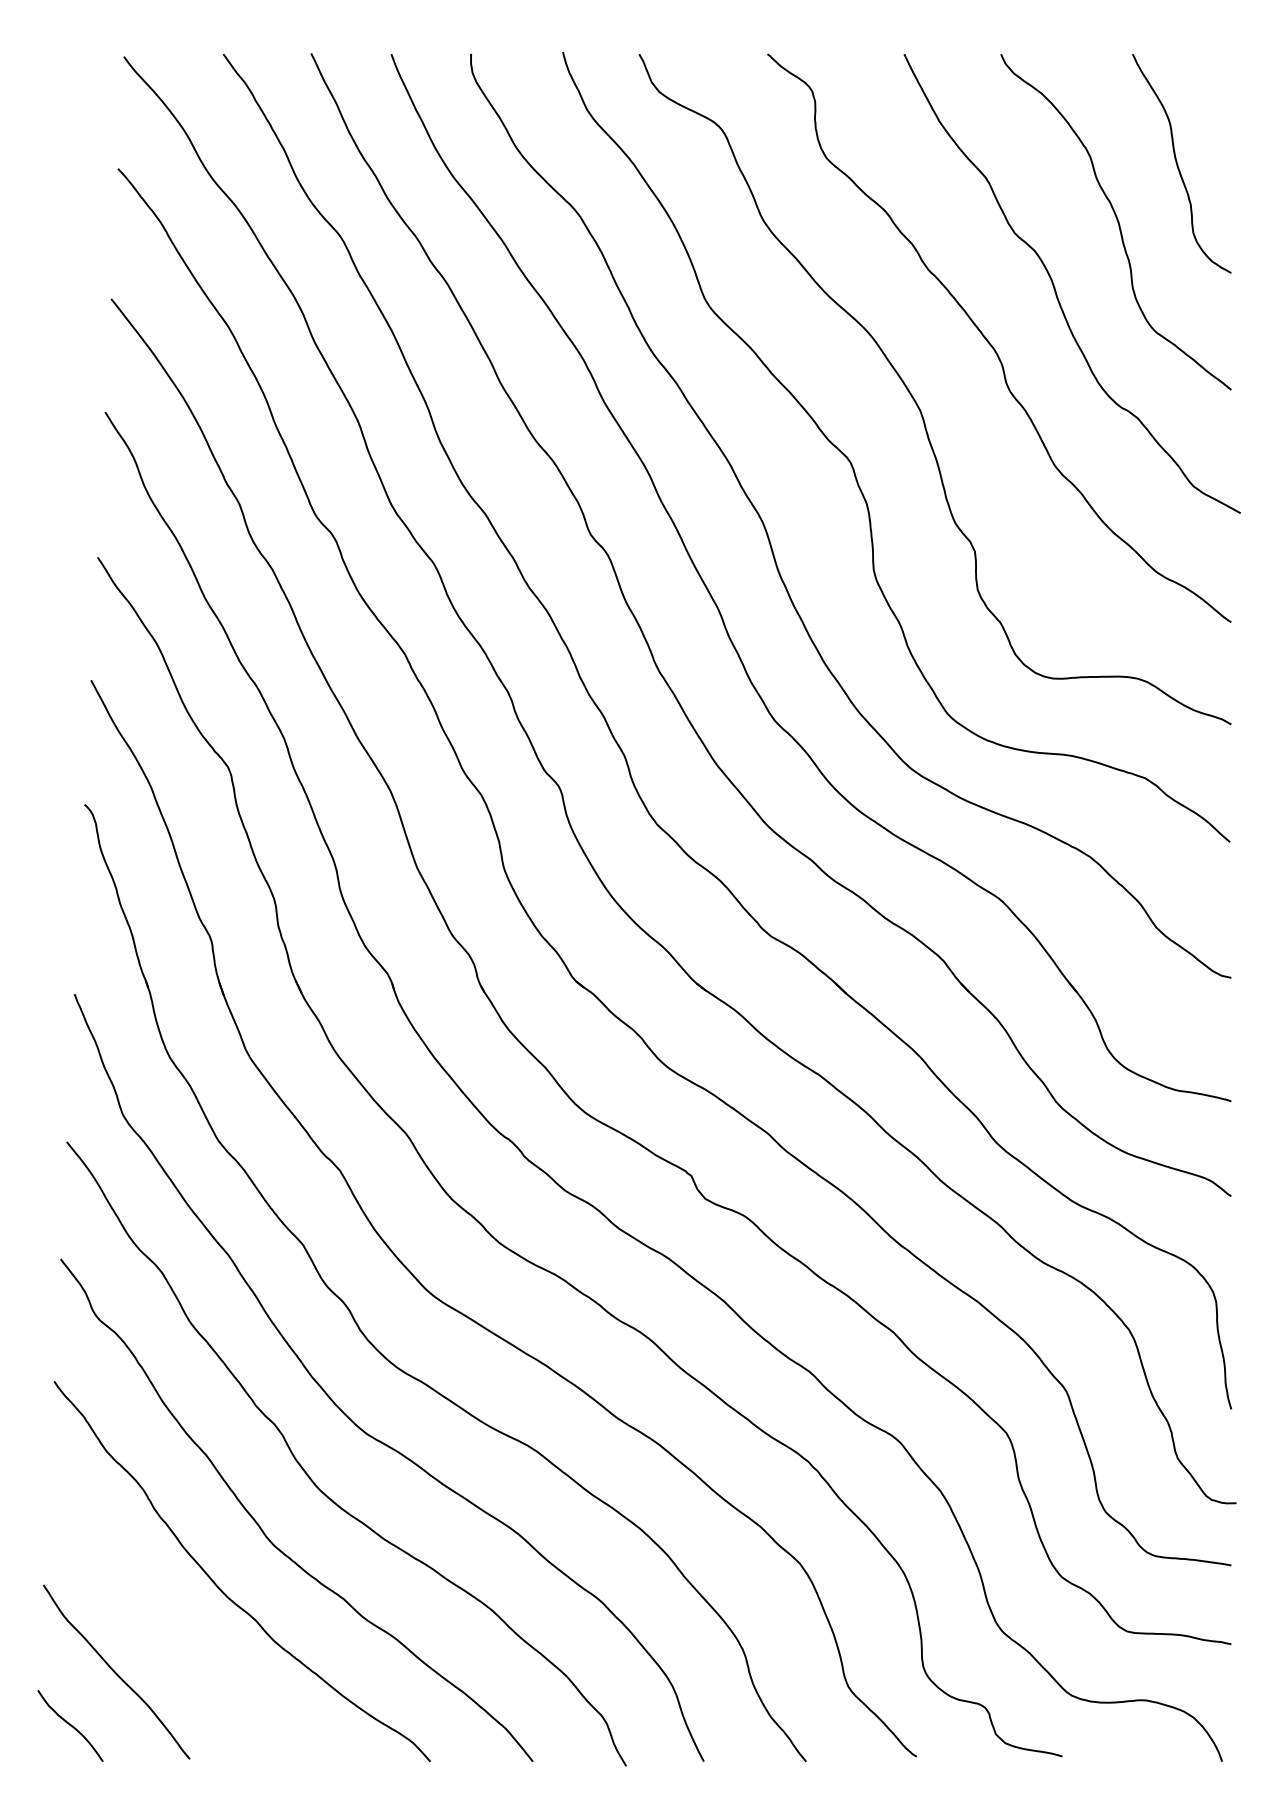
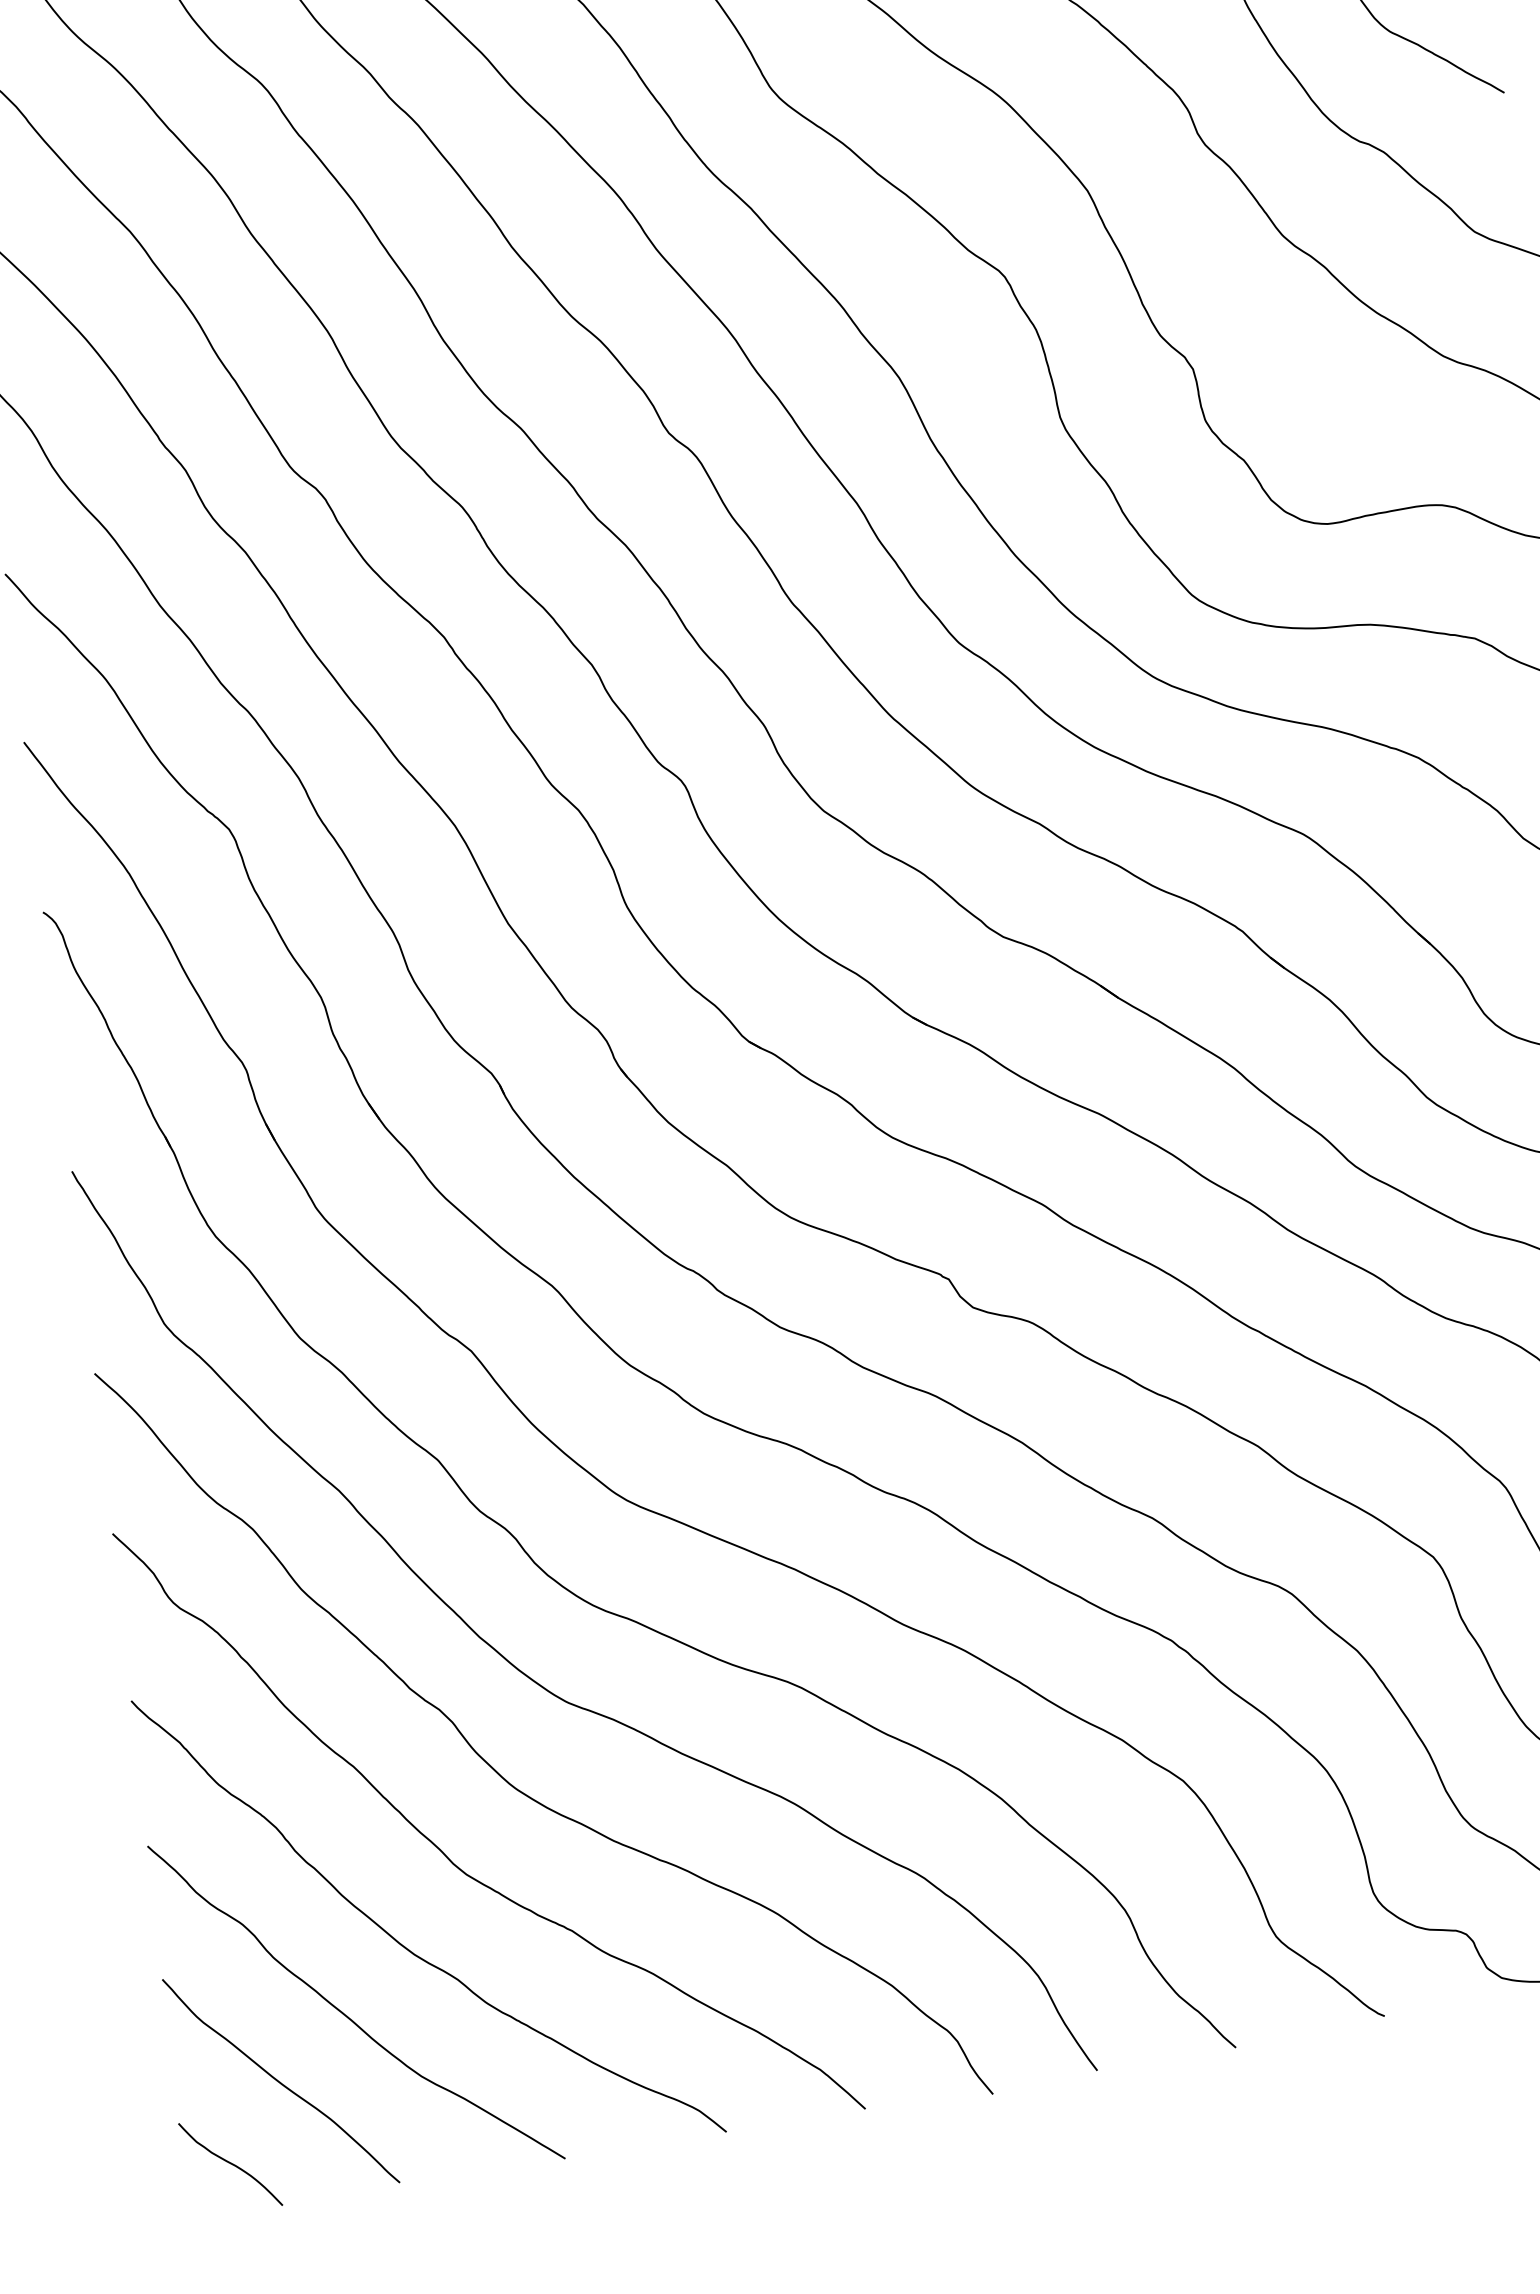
curve: (170, 1630) -> (344, 2012), added

